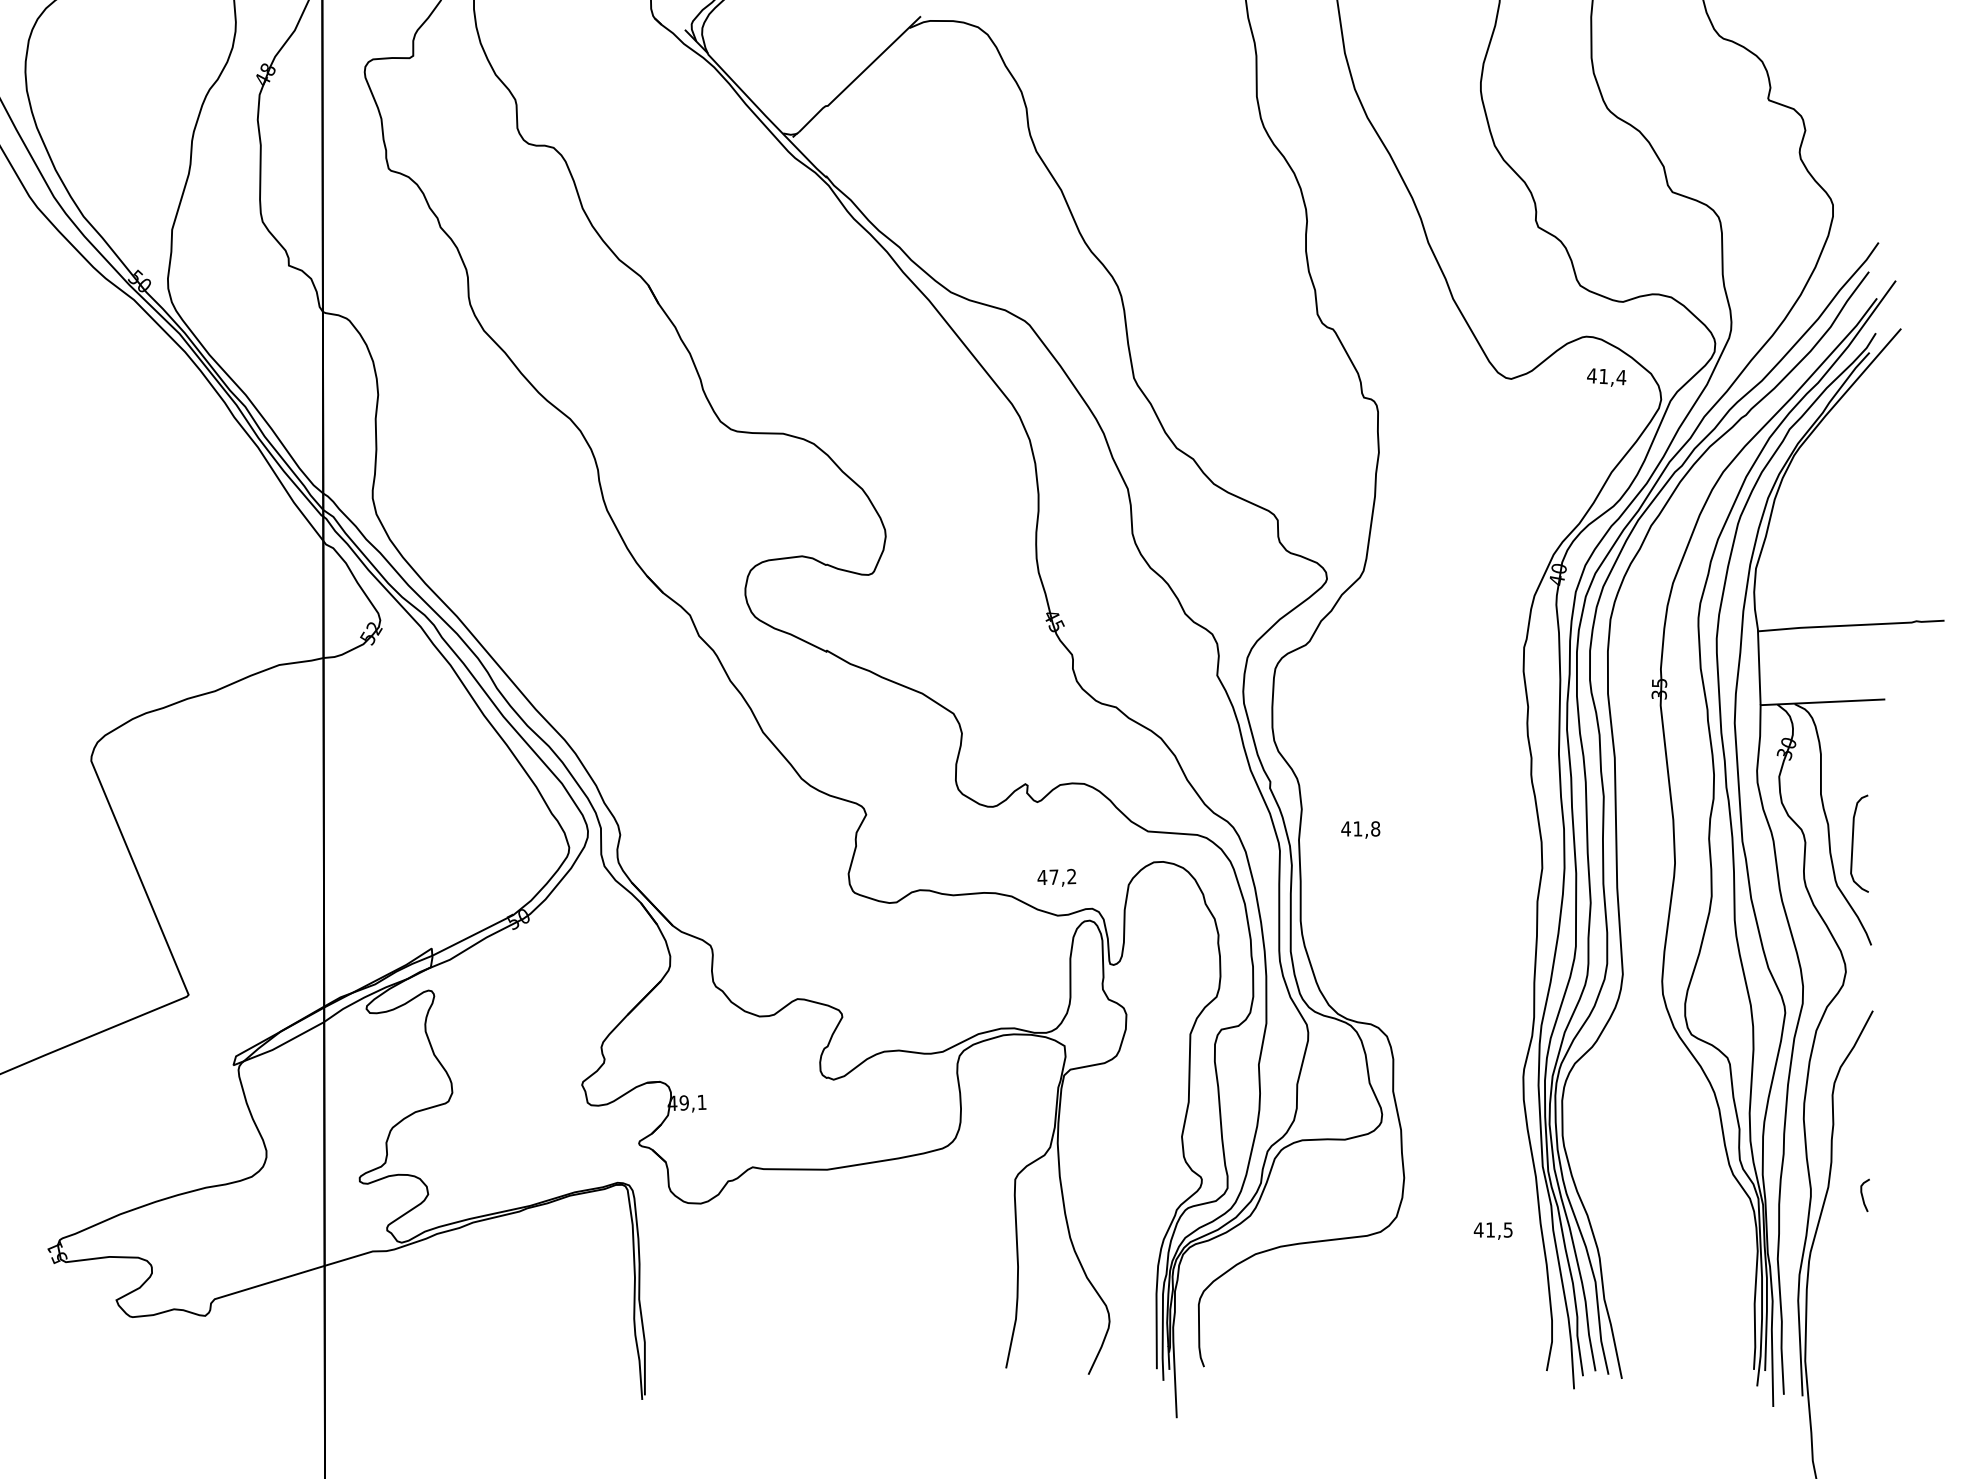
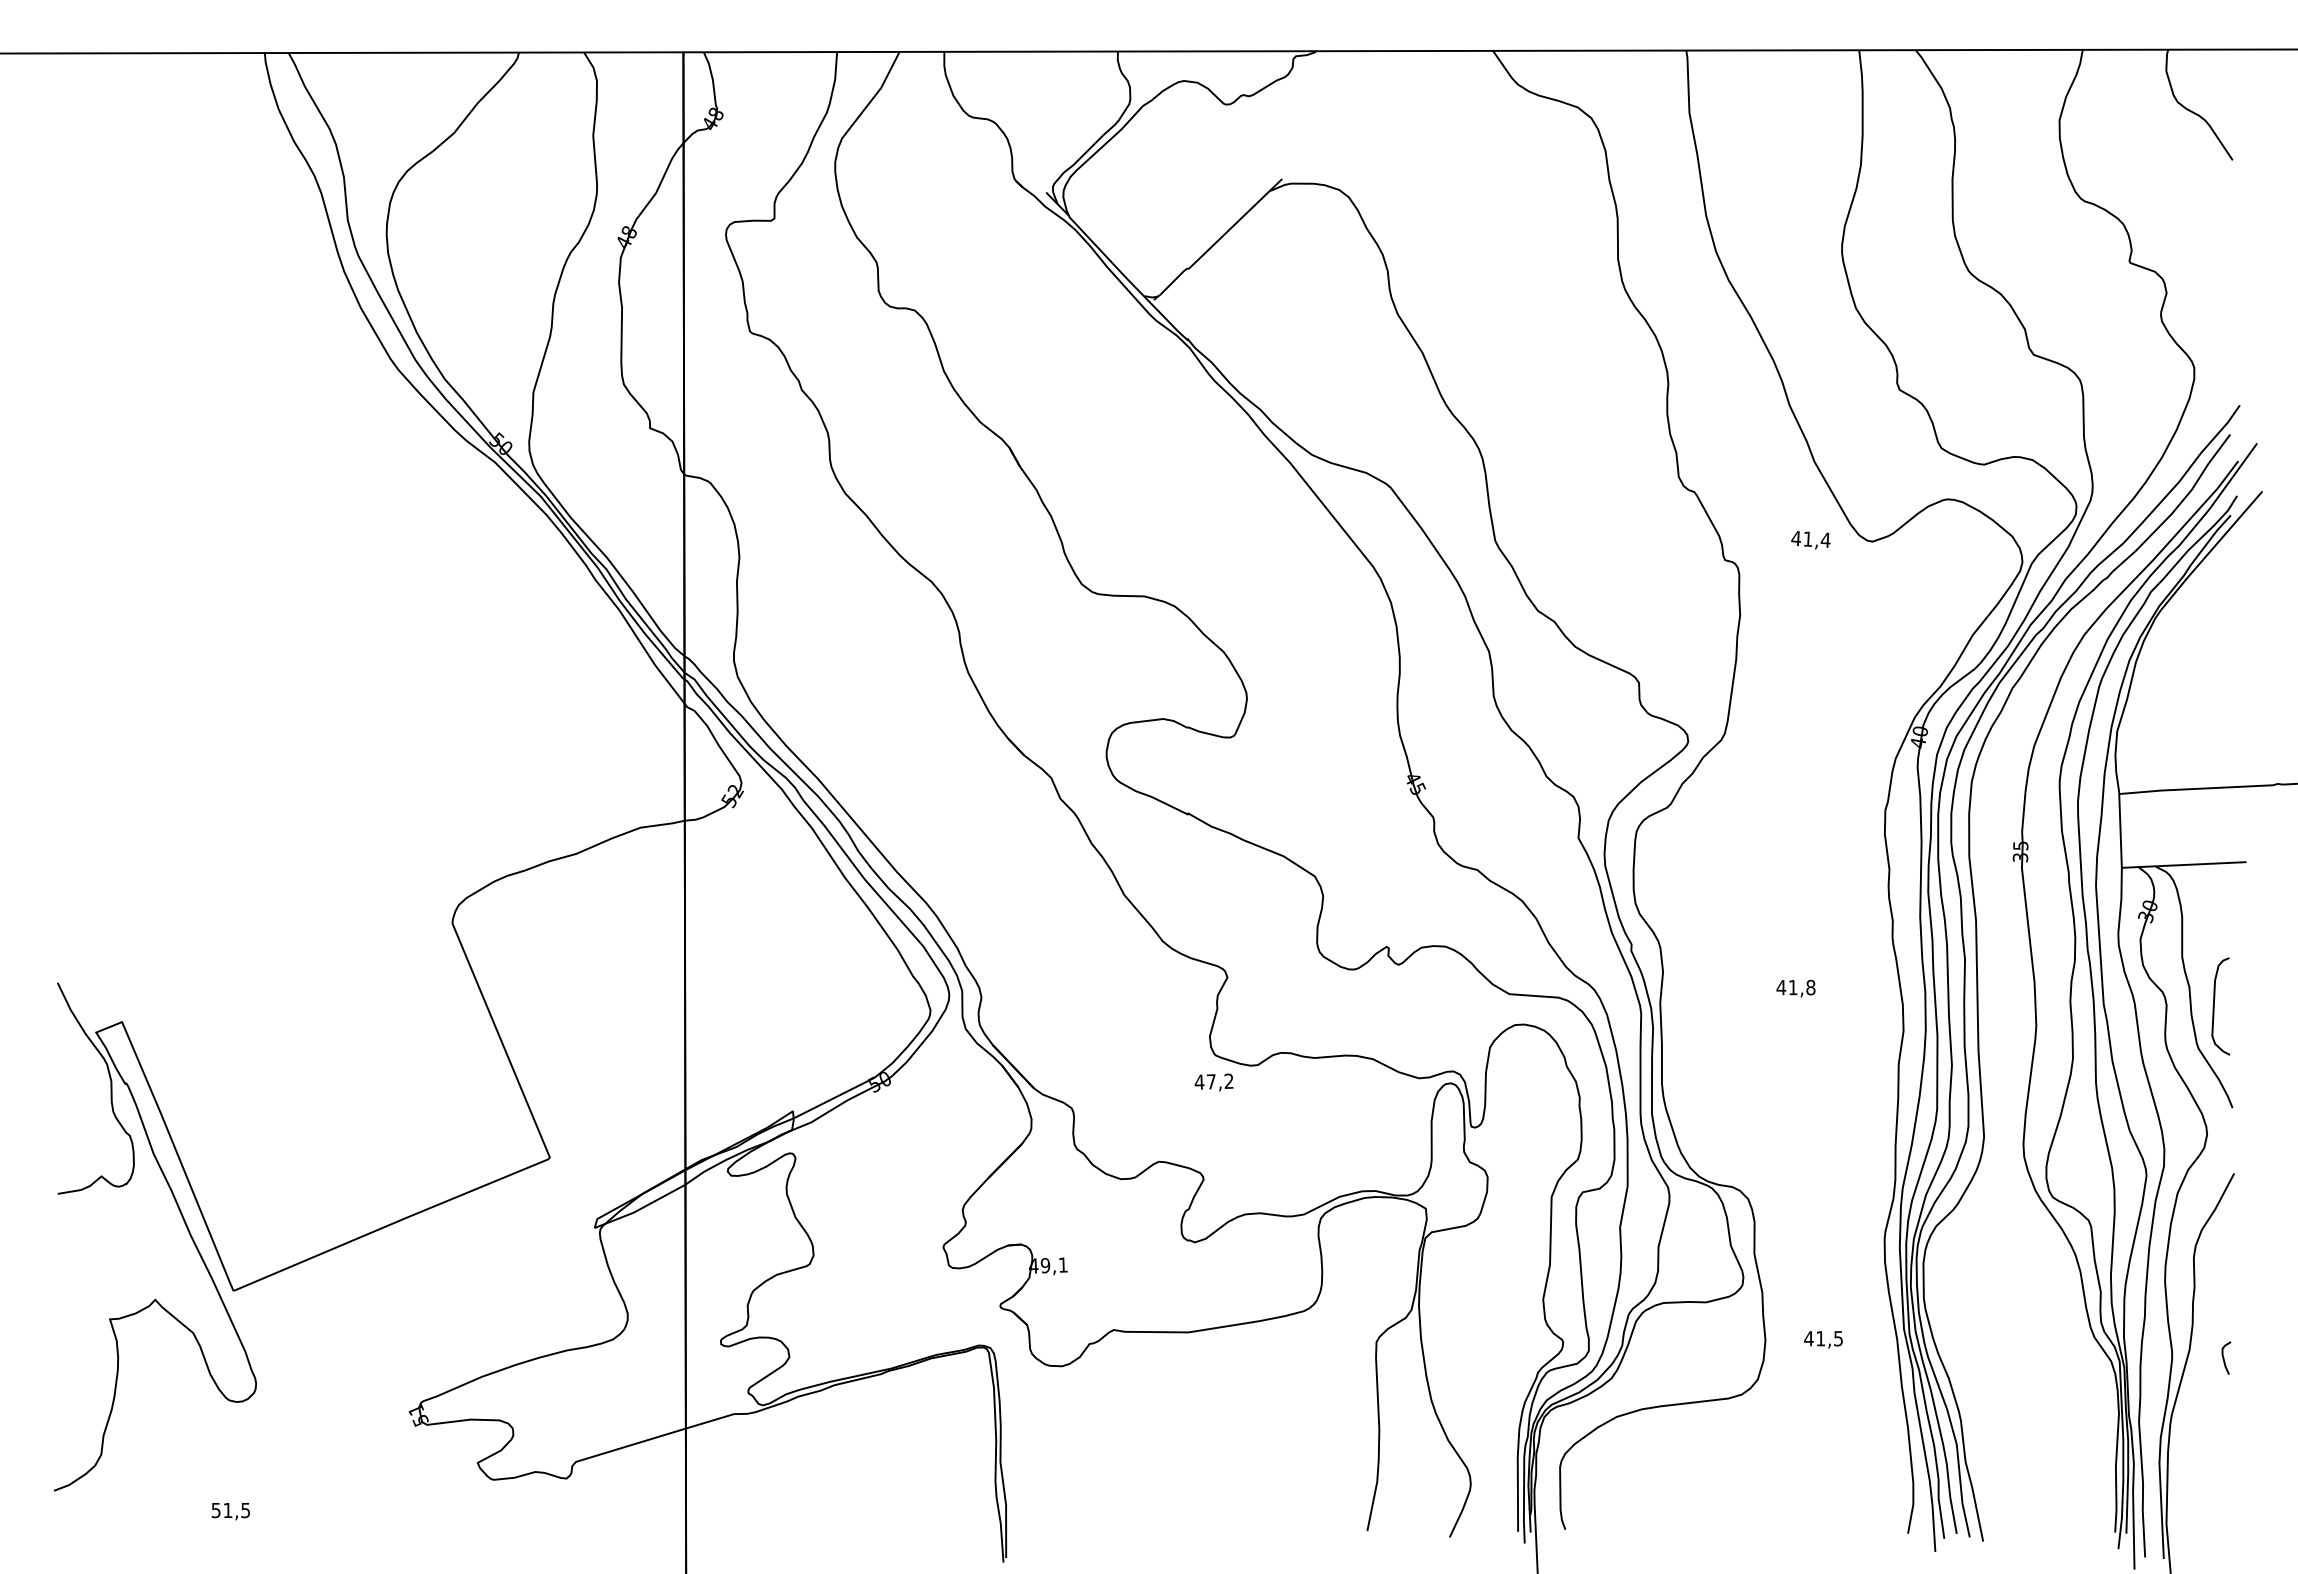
text: (1606, 377) -> (1810, 540), moved
text: (1360, 829) -> (1795, 988), moved
text: (1056, 877) -> (1213, 1082), moved
text: (1493, 1230) -> (1823, 1339), moved

